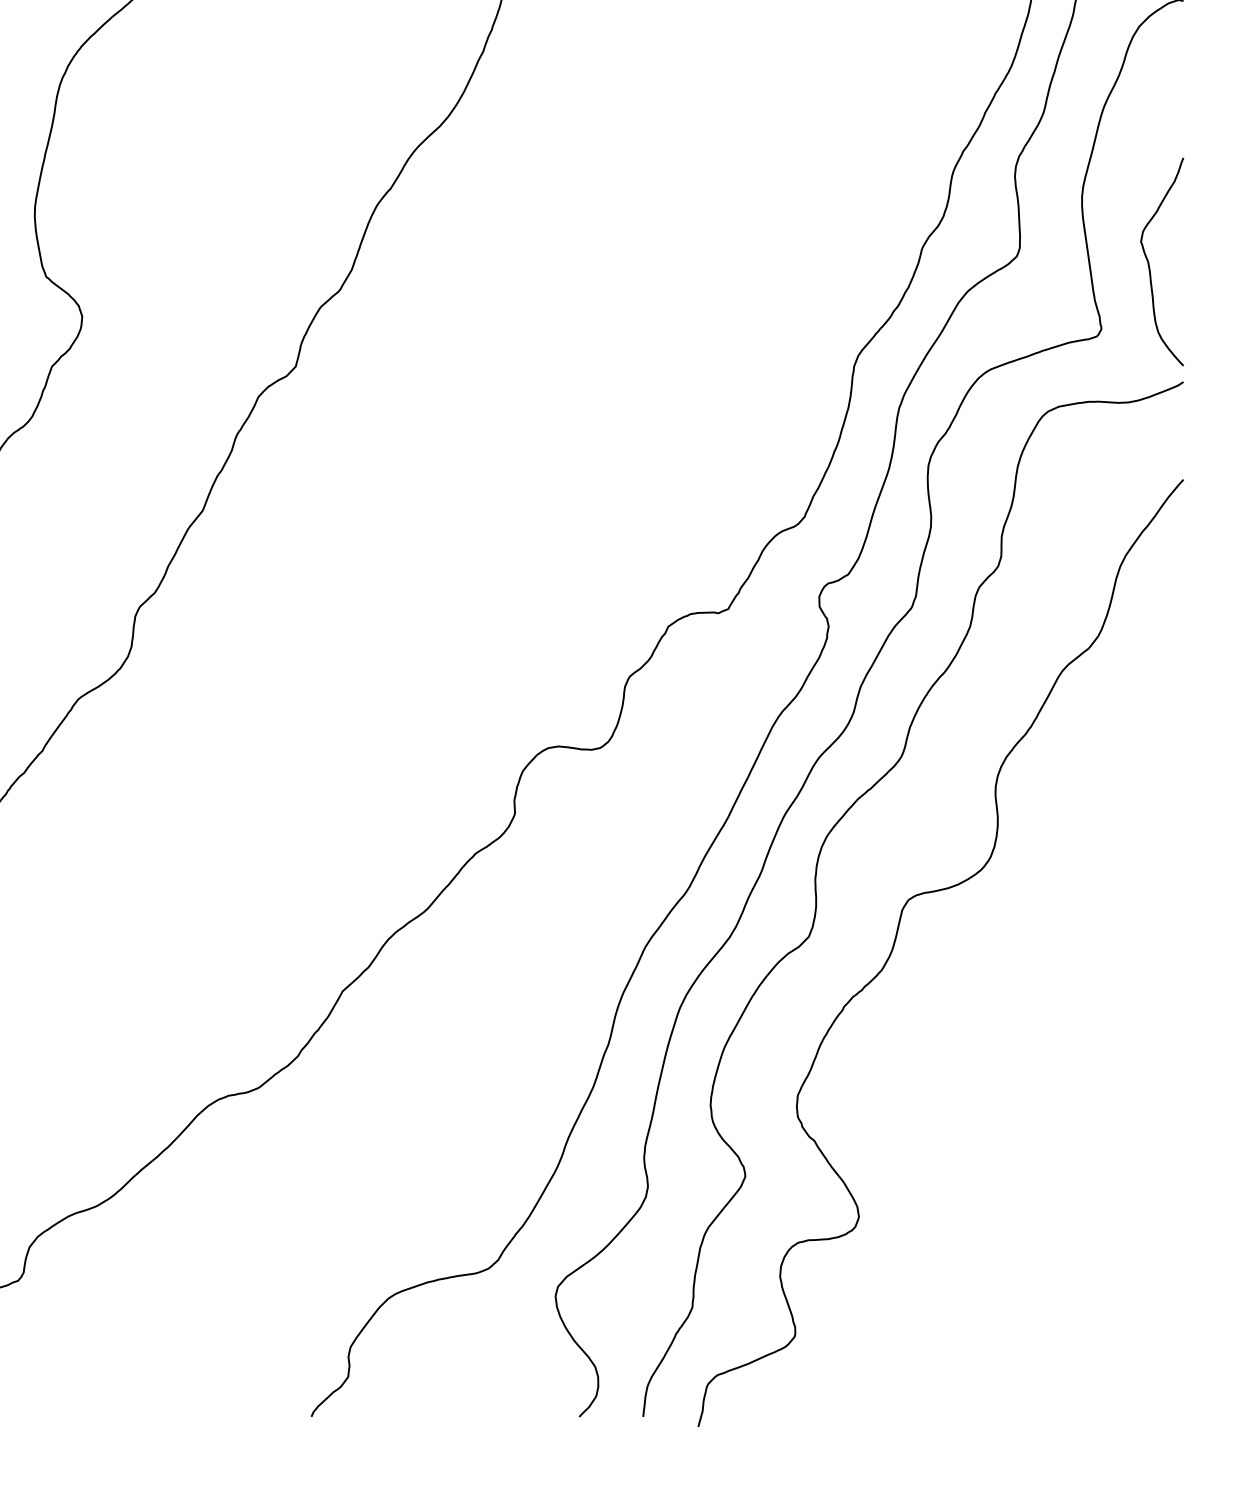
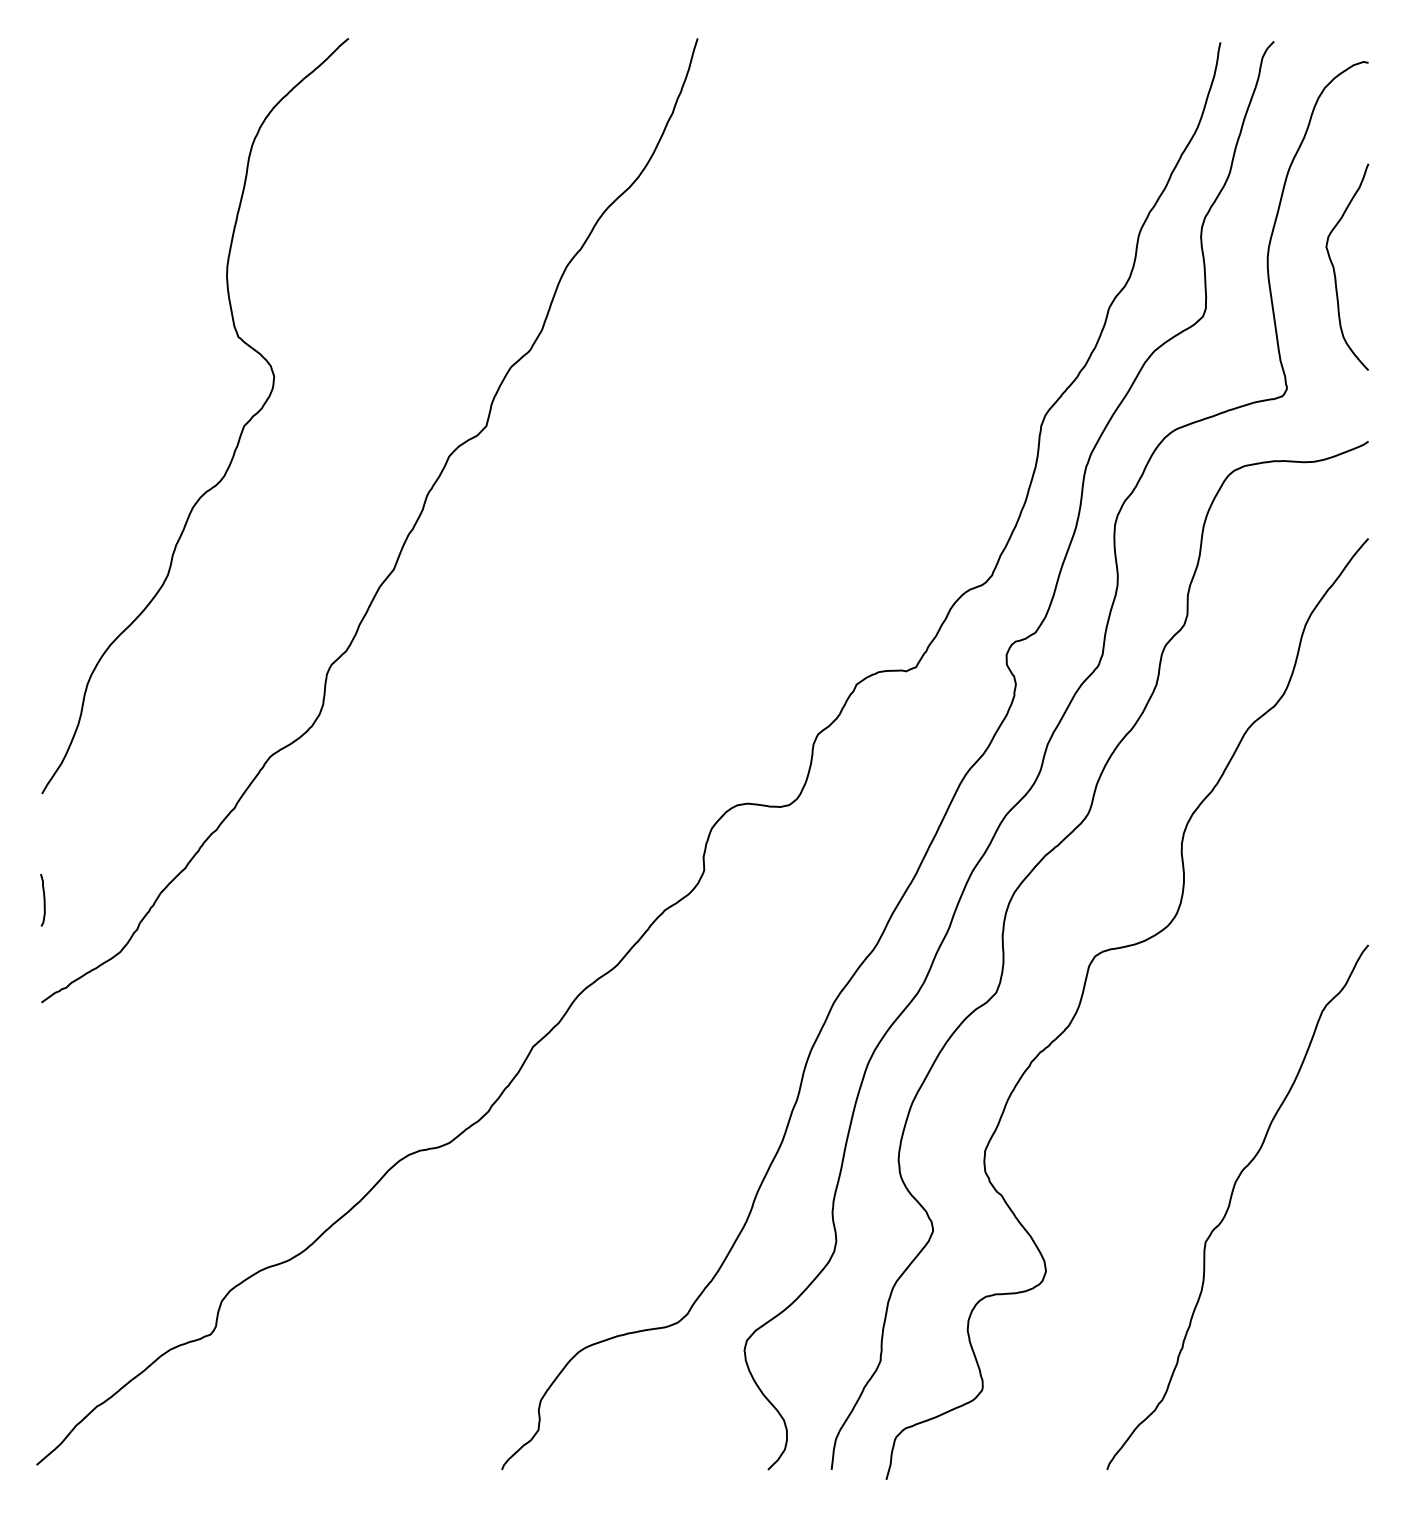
curve: (1149, 261) -> (1334, 266), moved
curve: (1044, 1150) -> (1230, 1205), added

